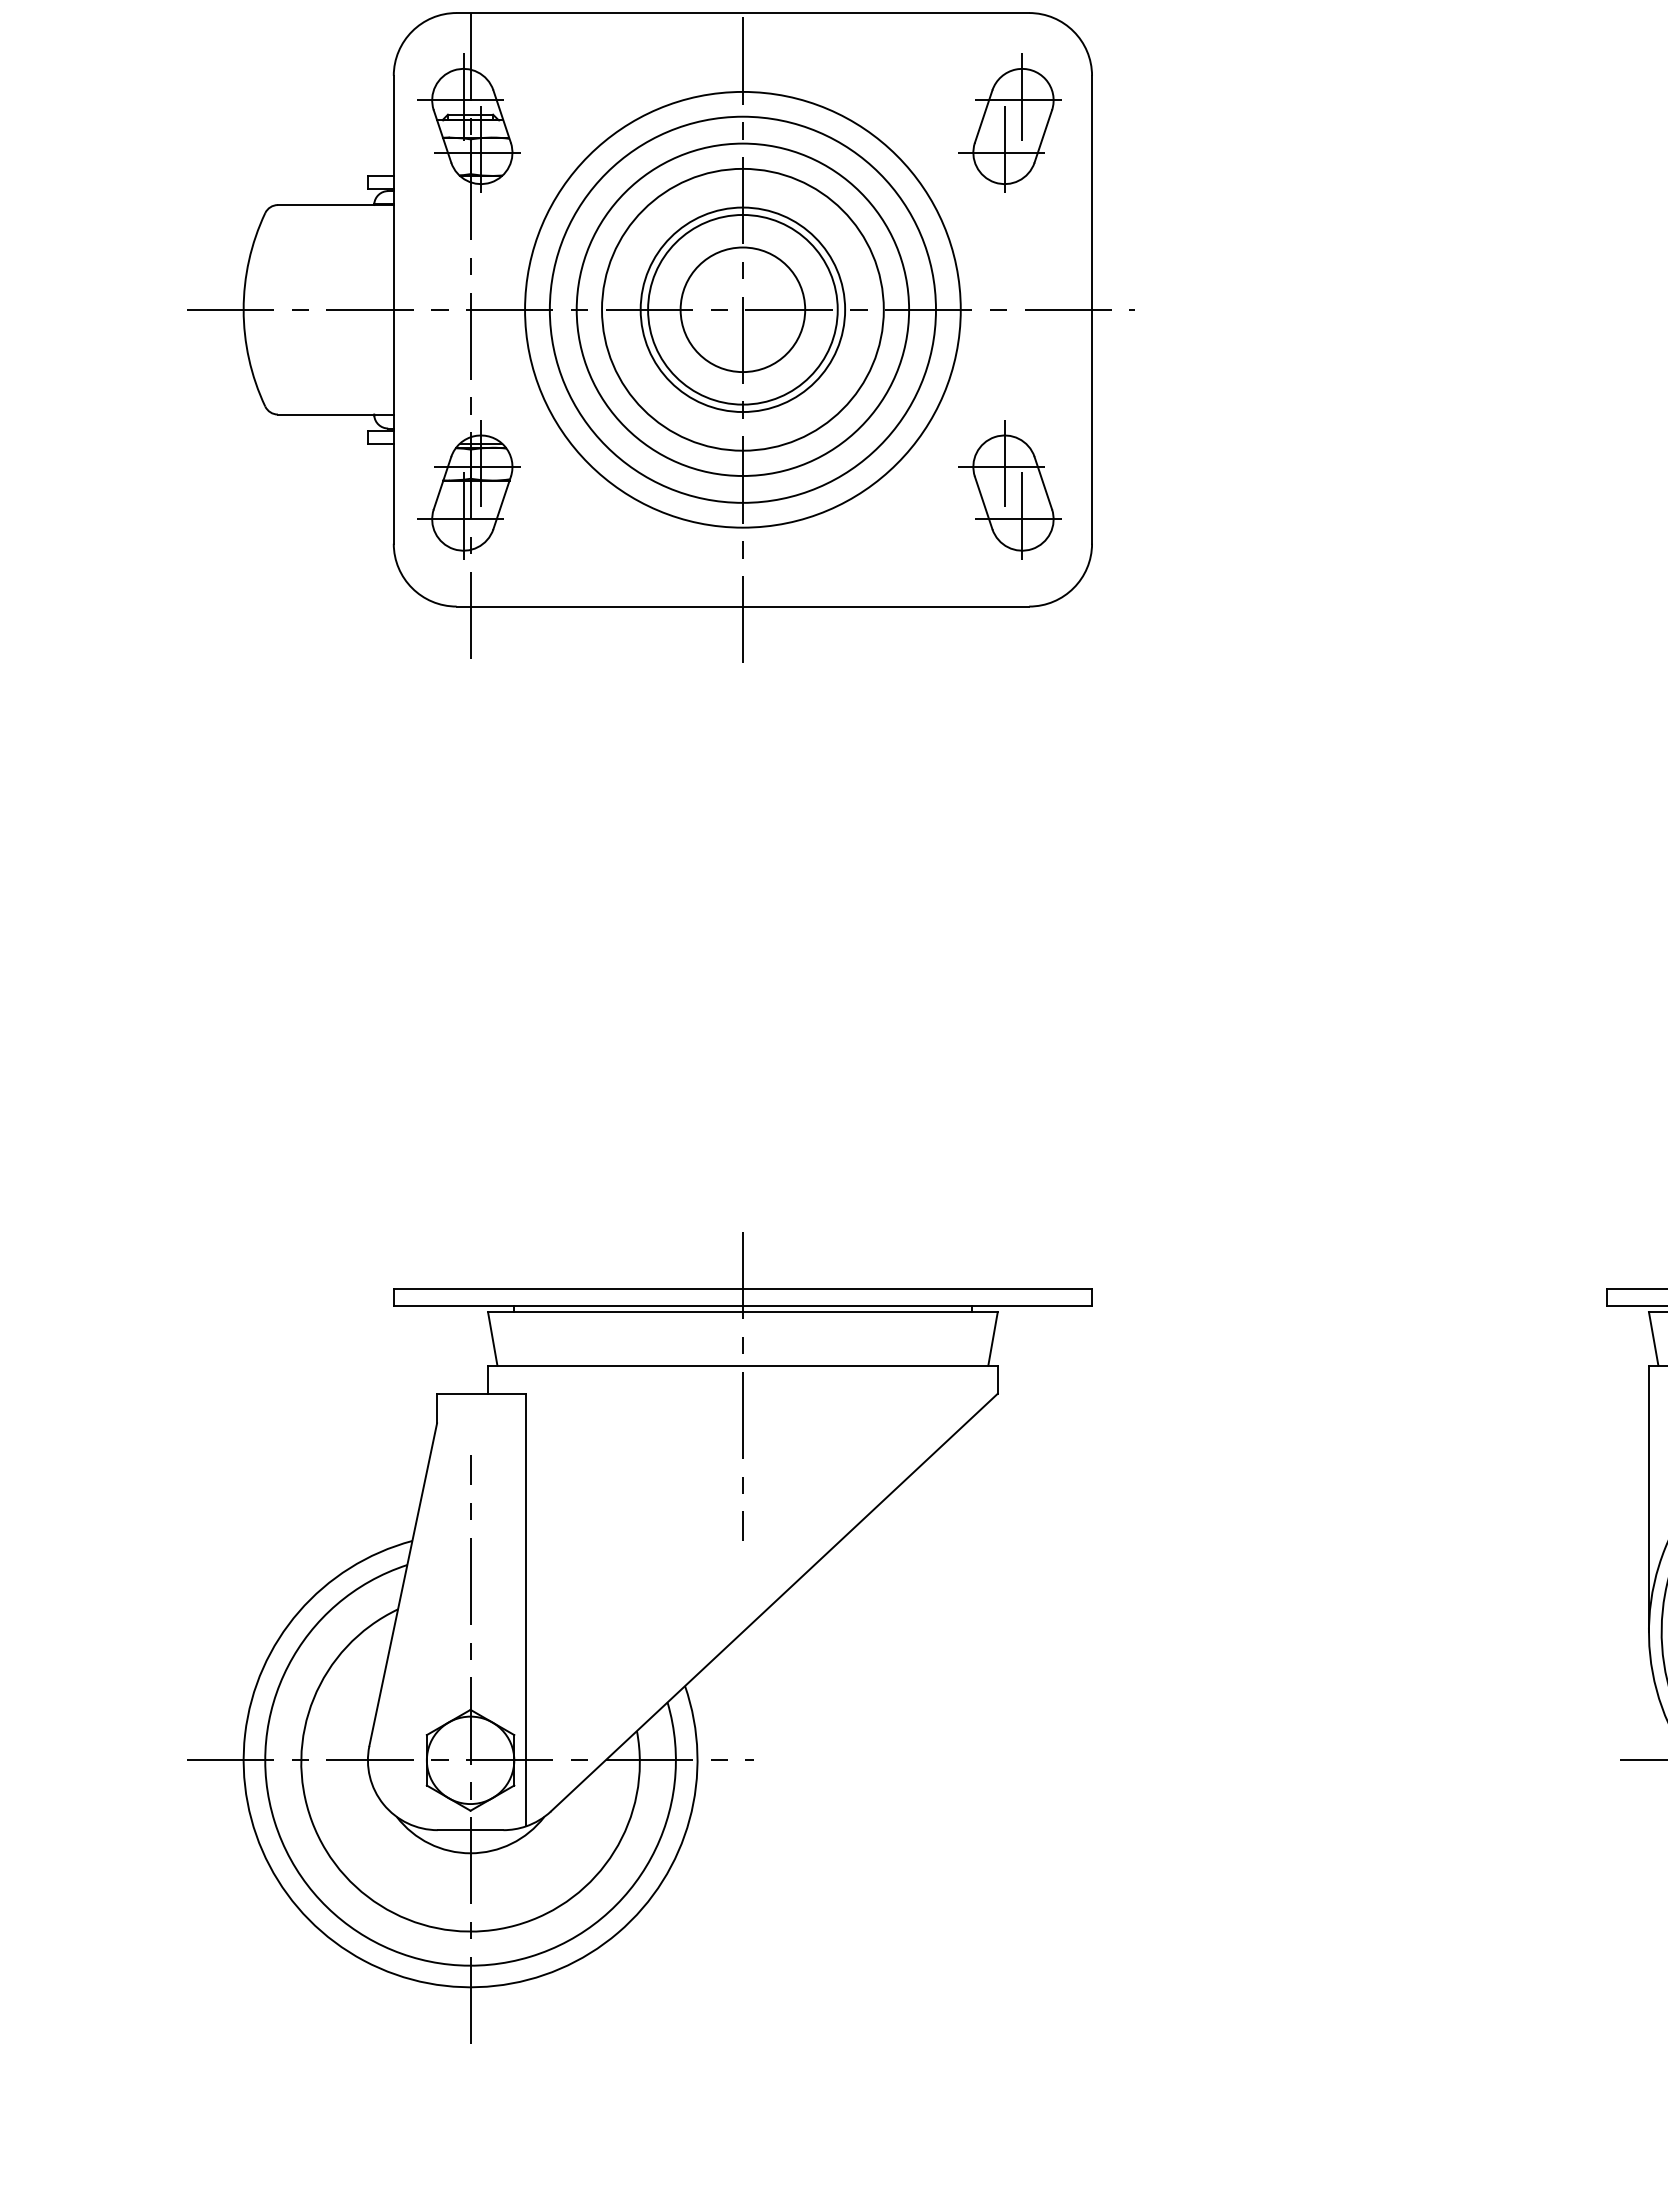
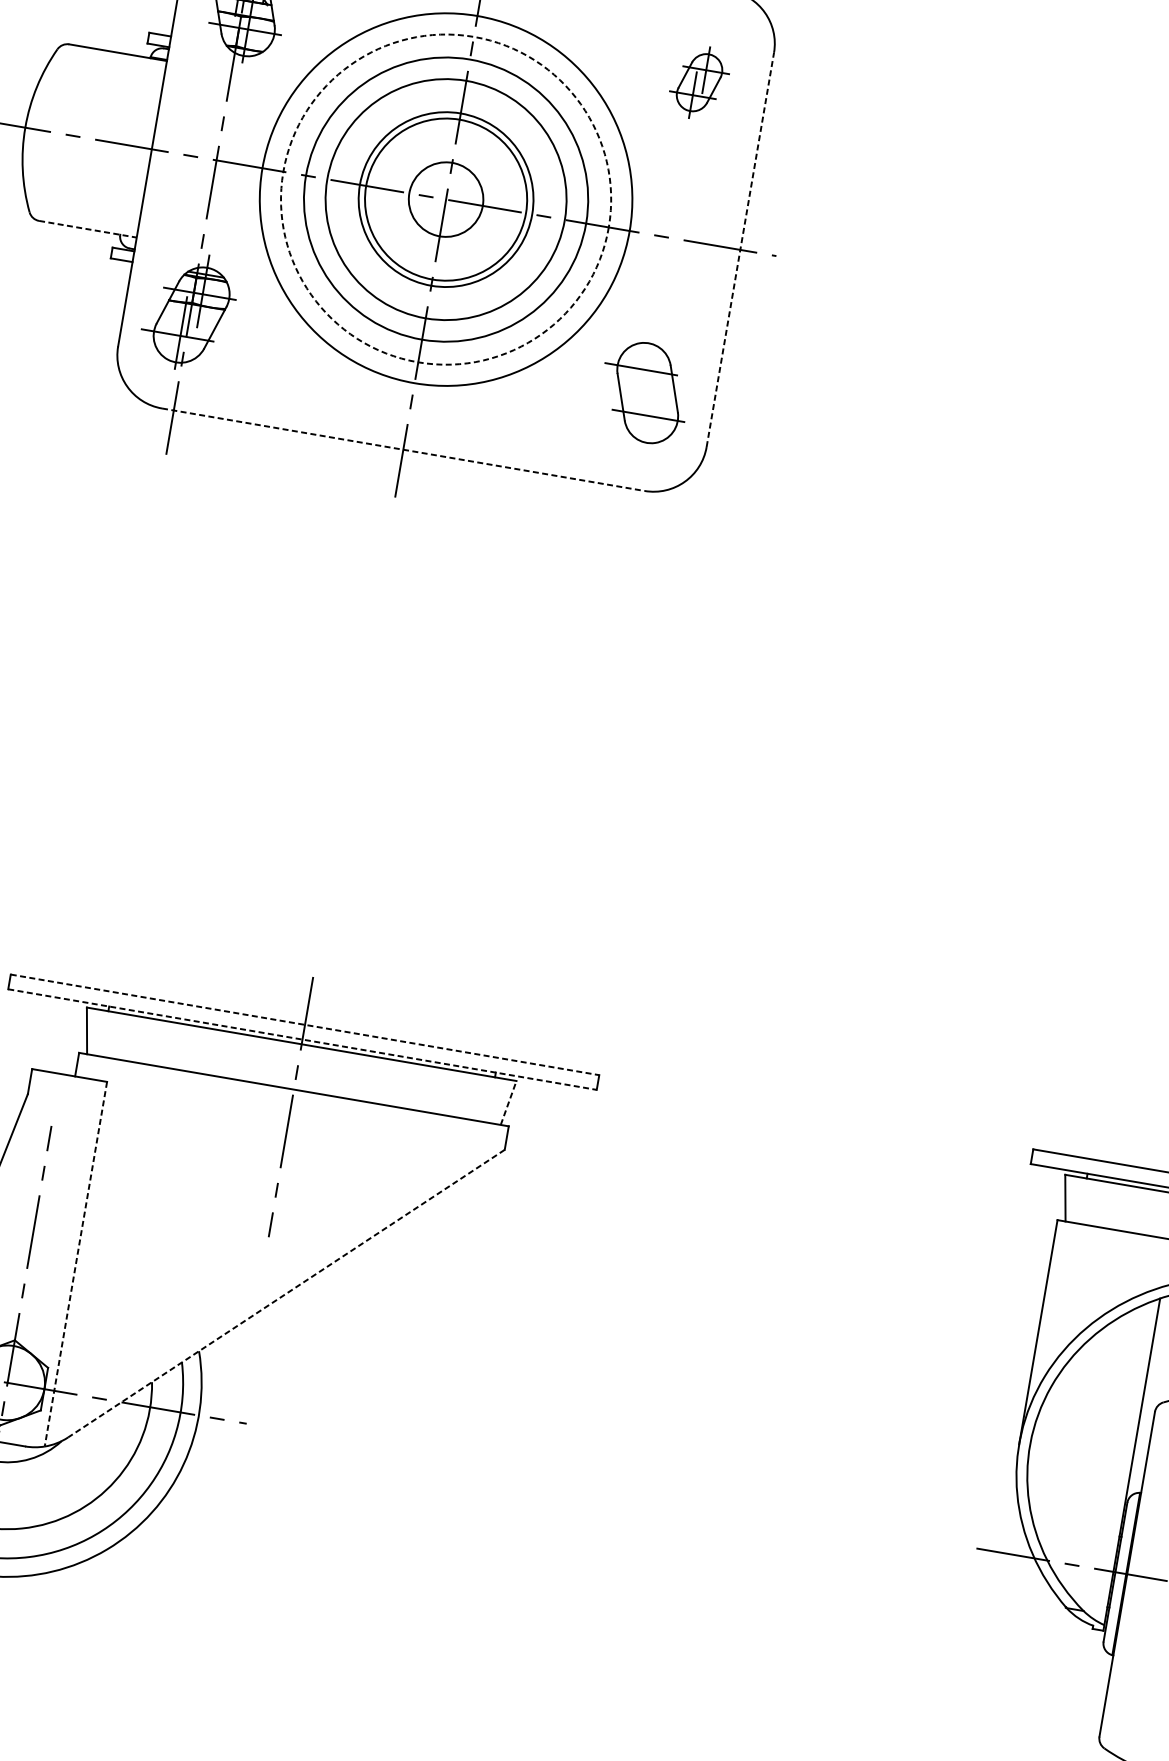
part: (1009, 122) -> (697, 80), size x0.6
circle: (742, 309) -> (445, 199), size x0.7
circle: (742, 309) -> (445, 199), solid -> dashed
line: (1092, 309) -> (740, 249), solid -> dashed
line: (335, 414) -> (87, 229), solid -> dashed
line: (1004, 466) -> (643, 369), removed
line: (1022, 519) -> (651, 416), removed
line: (743, 606) -> (403, 449), solid -> dashed
line: (743, 1289) -> (305, 1025), solid -> dashed
line: (743, 1306) -> (303, 1039), solid -> dashed
line: (993, 1338) -> (509, 1102), solid -> dashed
line: (774, 1602) -> (286, 1293), solid -> dashed
line: (525, 1610) -> (75, 1264), solid -> dashed

